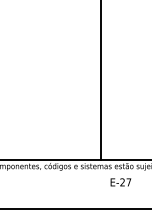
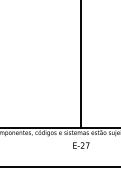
text: (121, 182) -> (81, 145), moved

